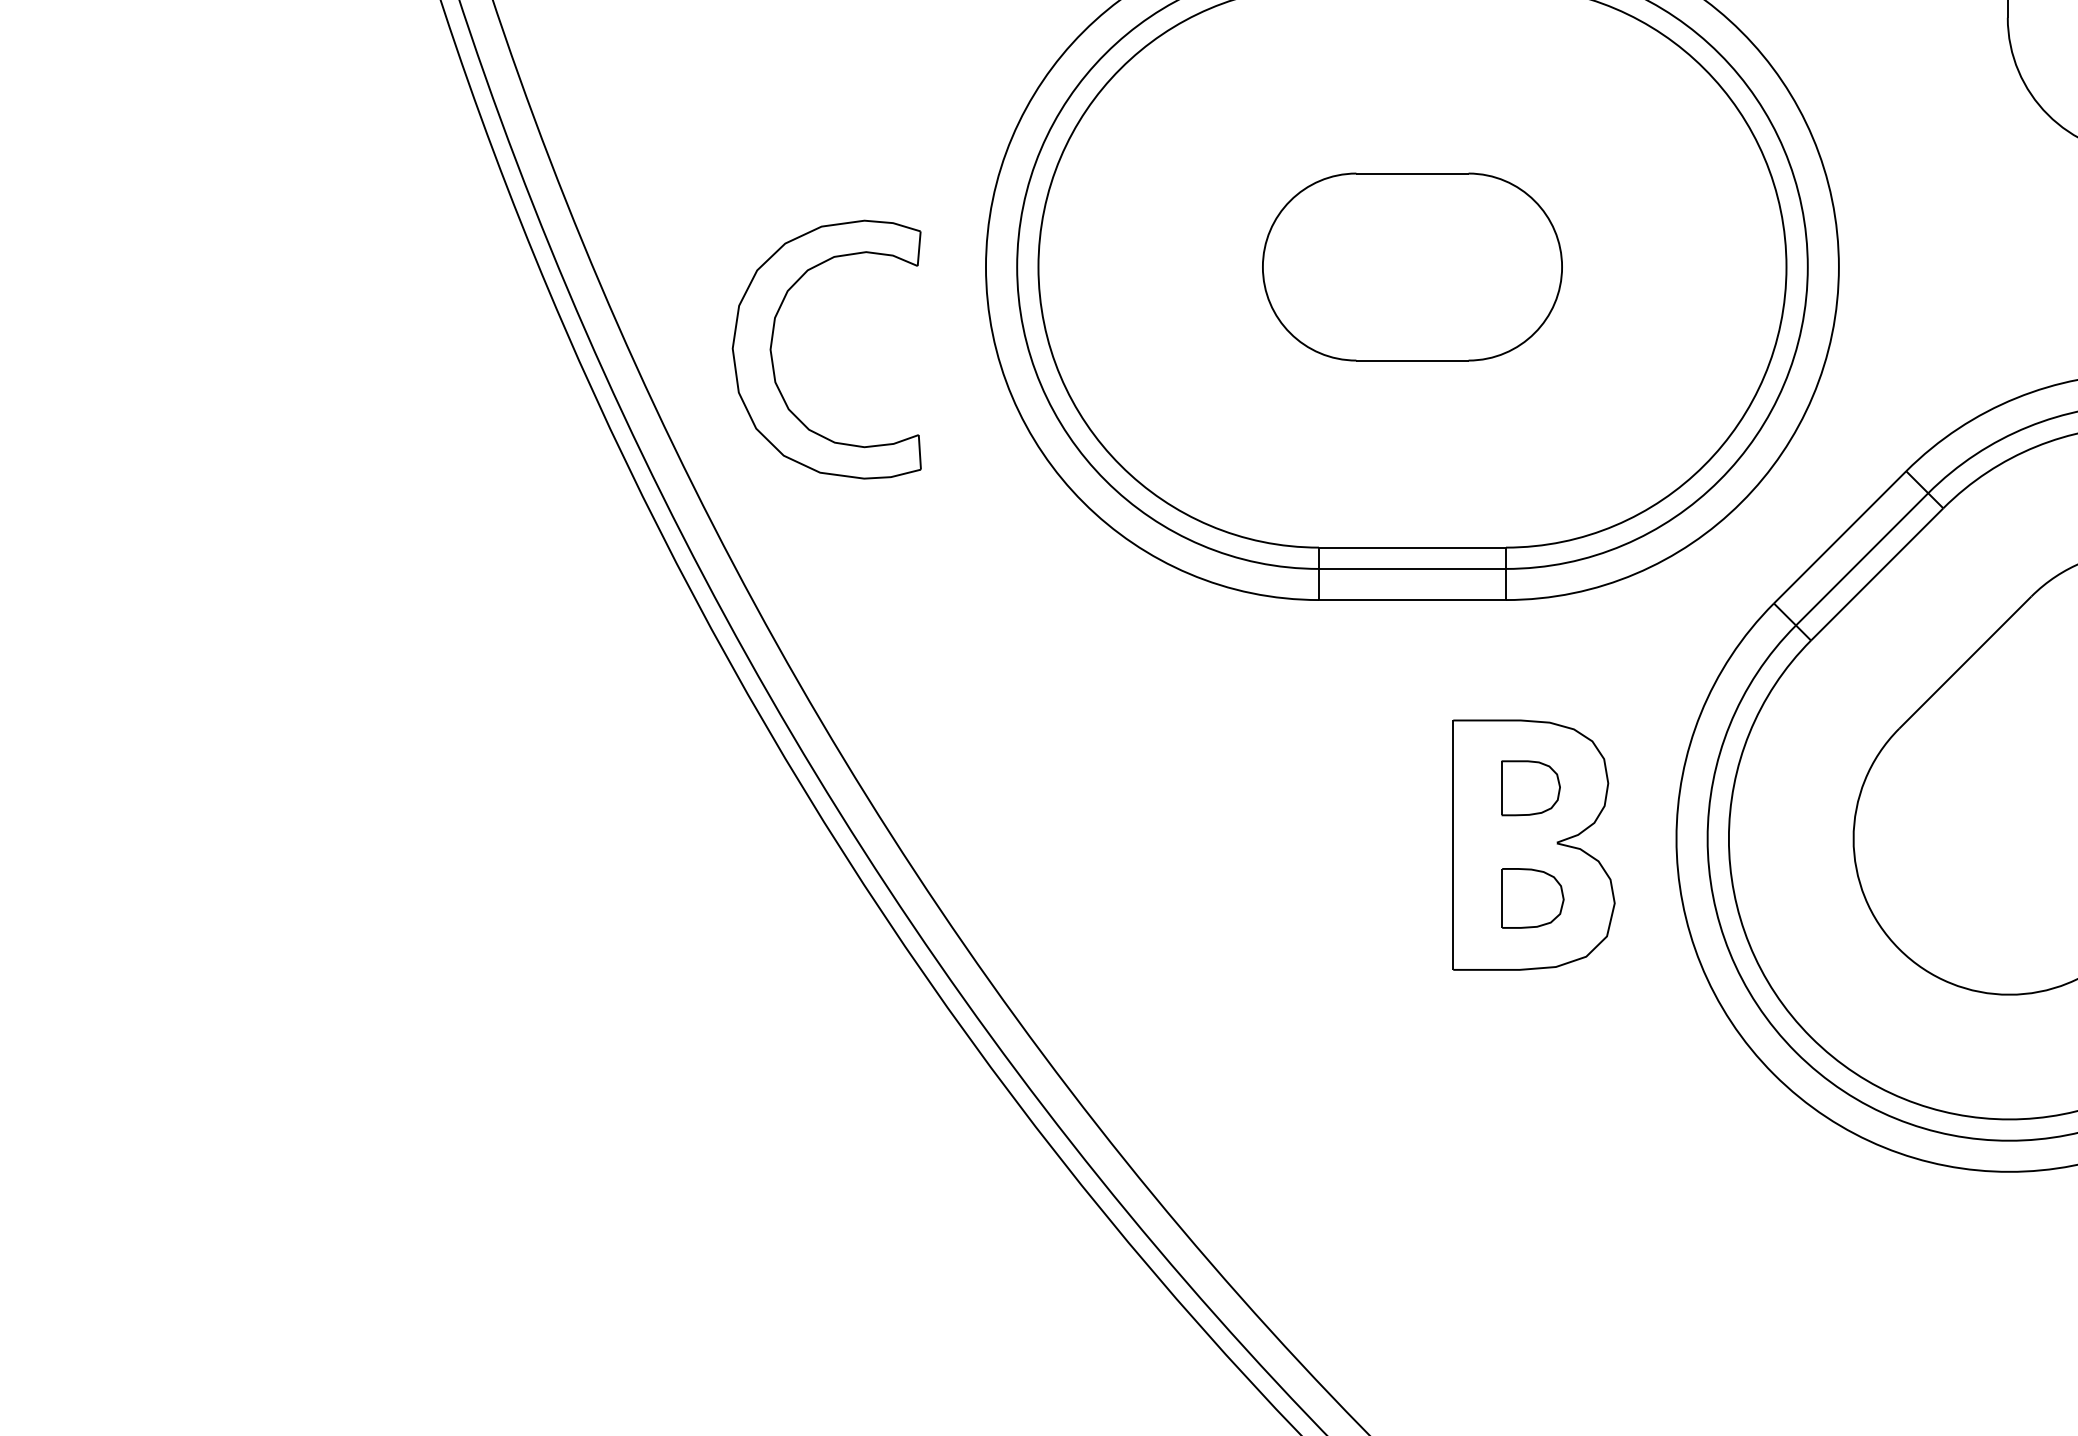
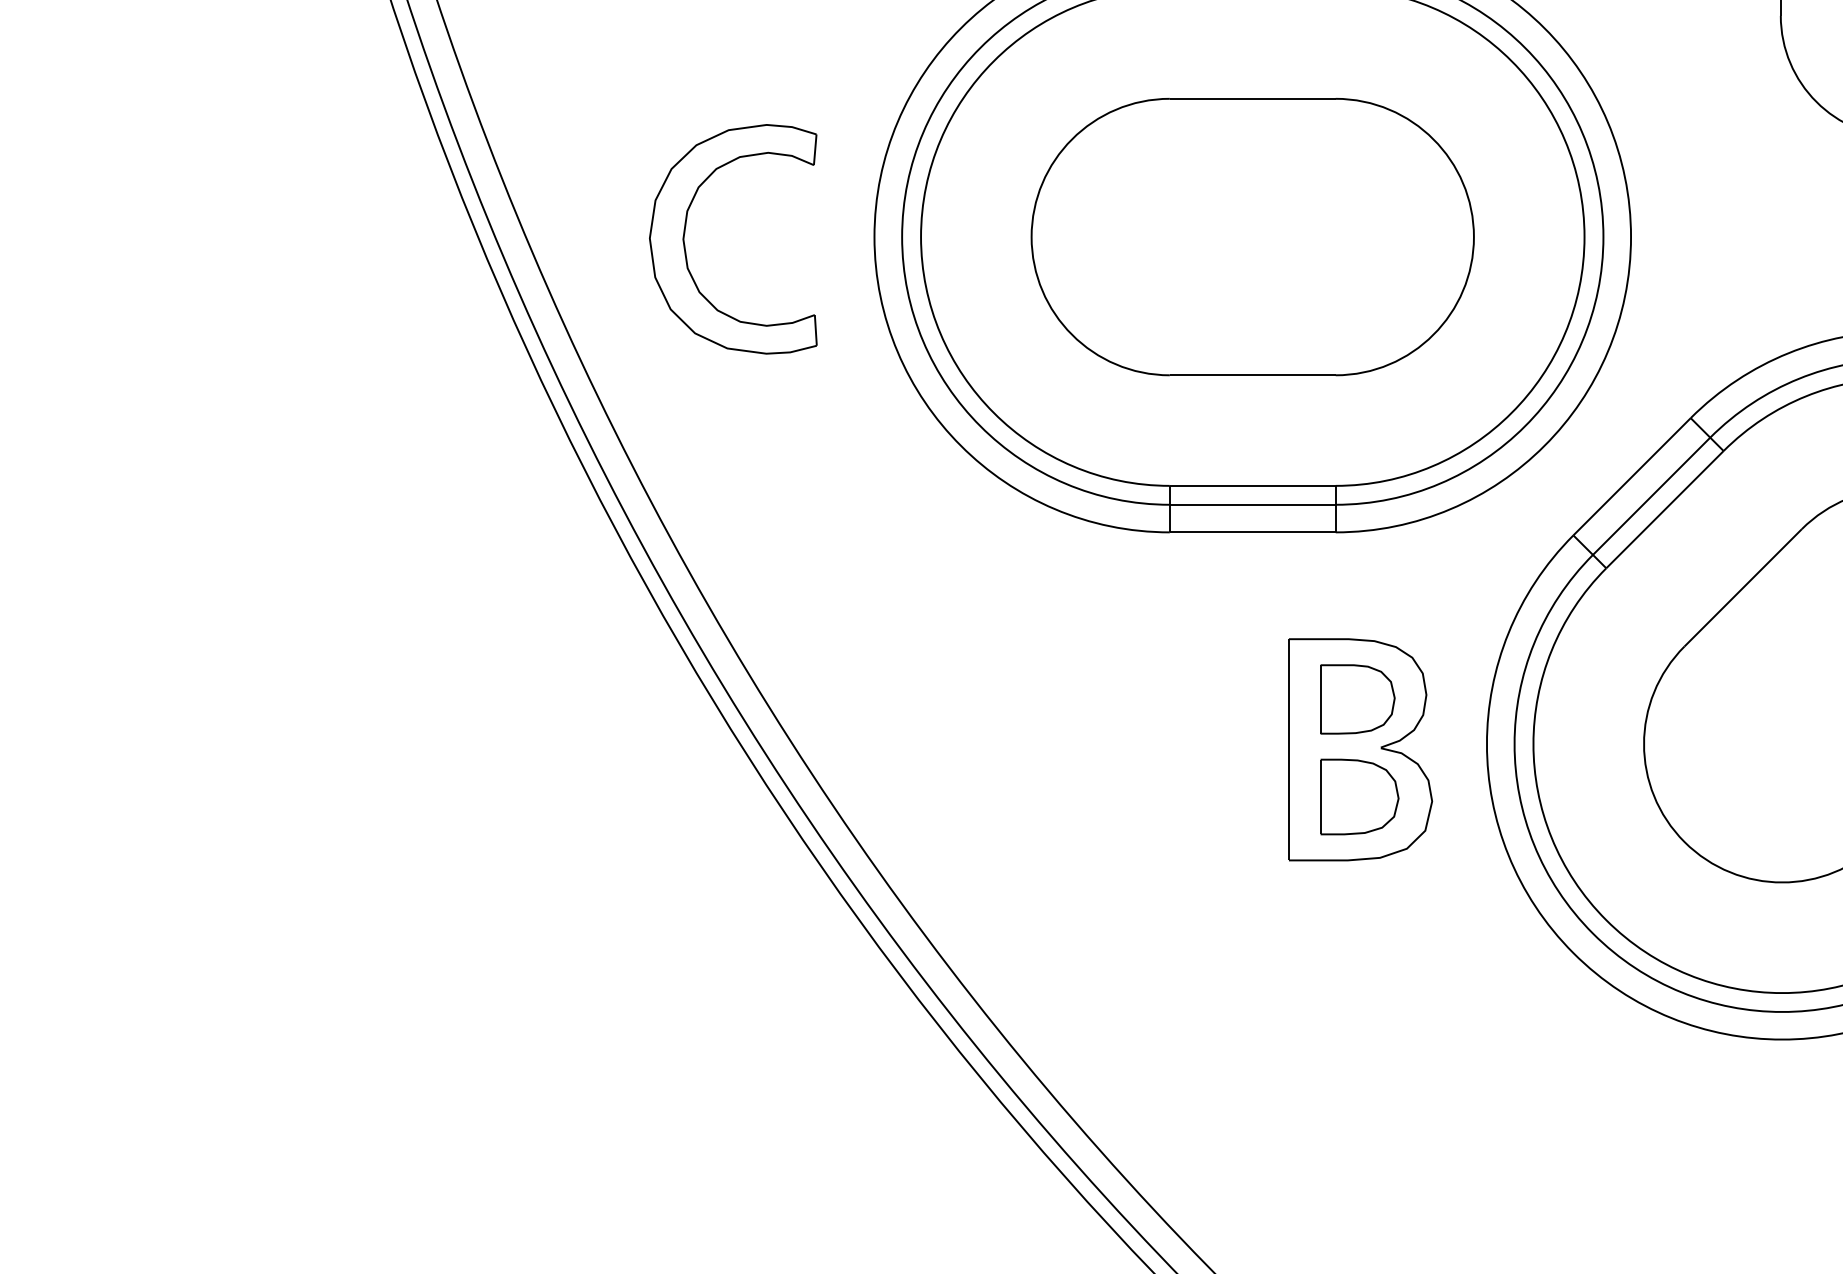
part: (1412, 266) -> (1252, 236), size x1.67
part: (773, 360) -> (686, 248), moved
part: (1530, 787) -> (1357, 698), size x1.43
part: (1532, 898) -> (1359, 797), size x1.43

